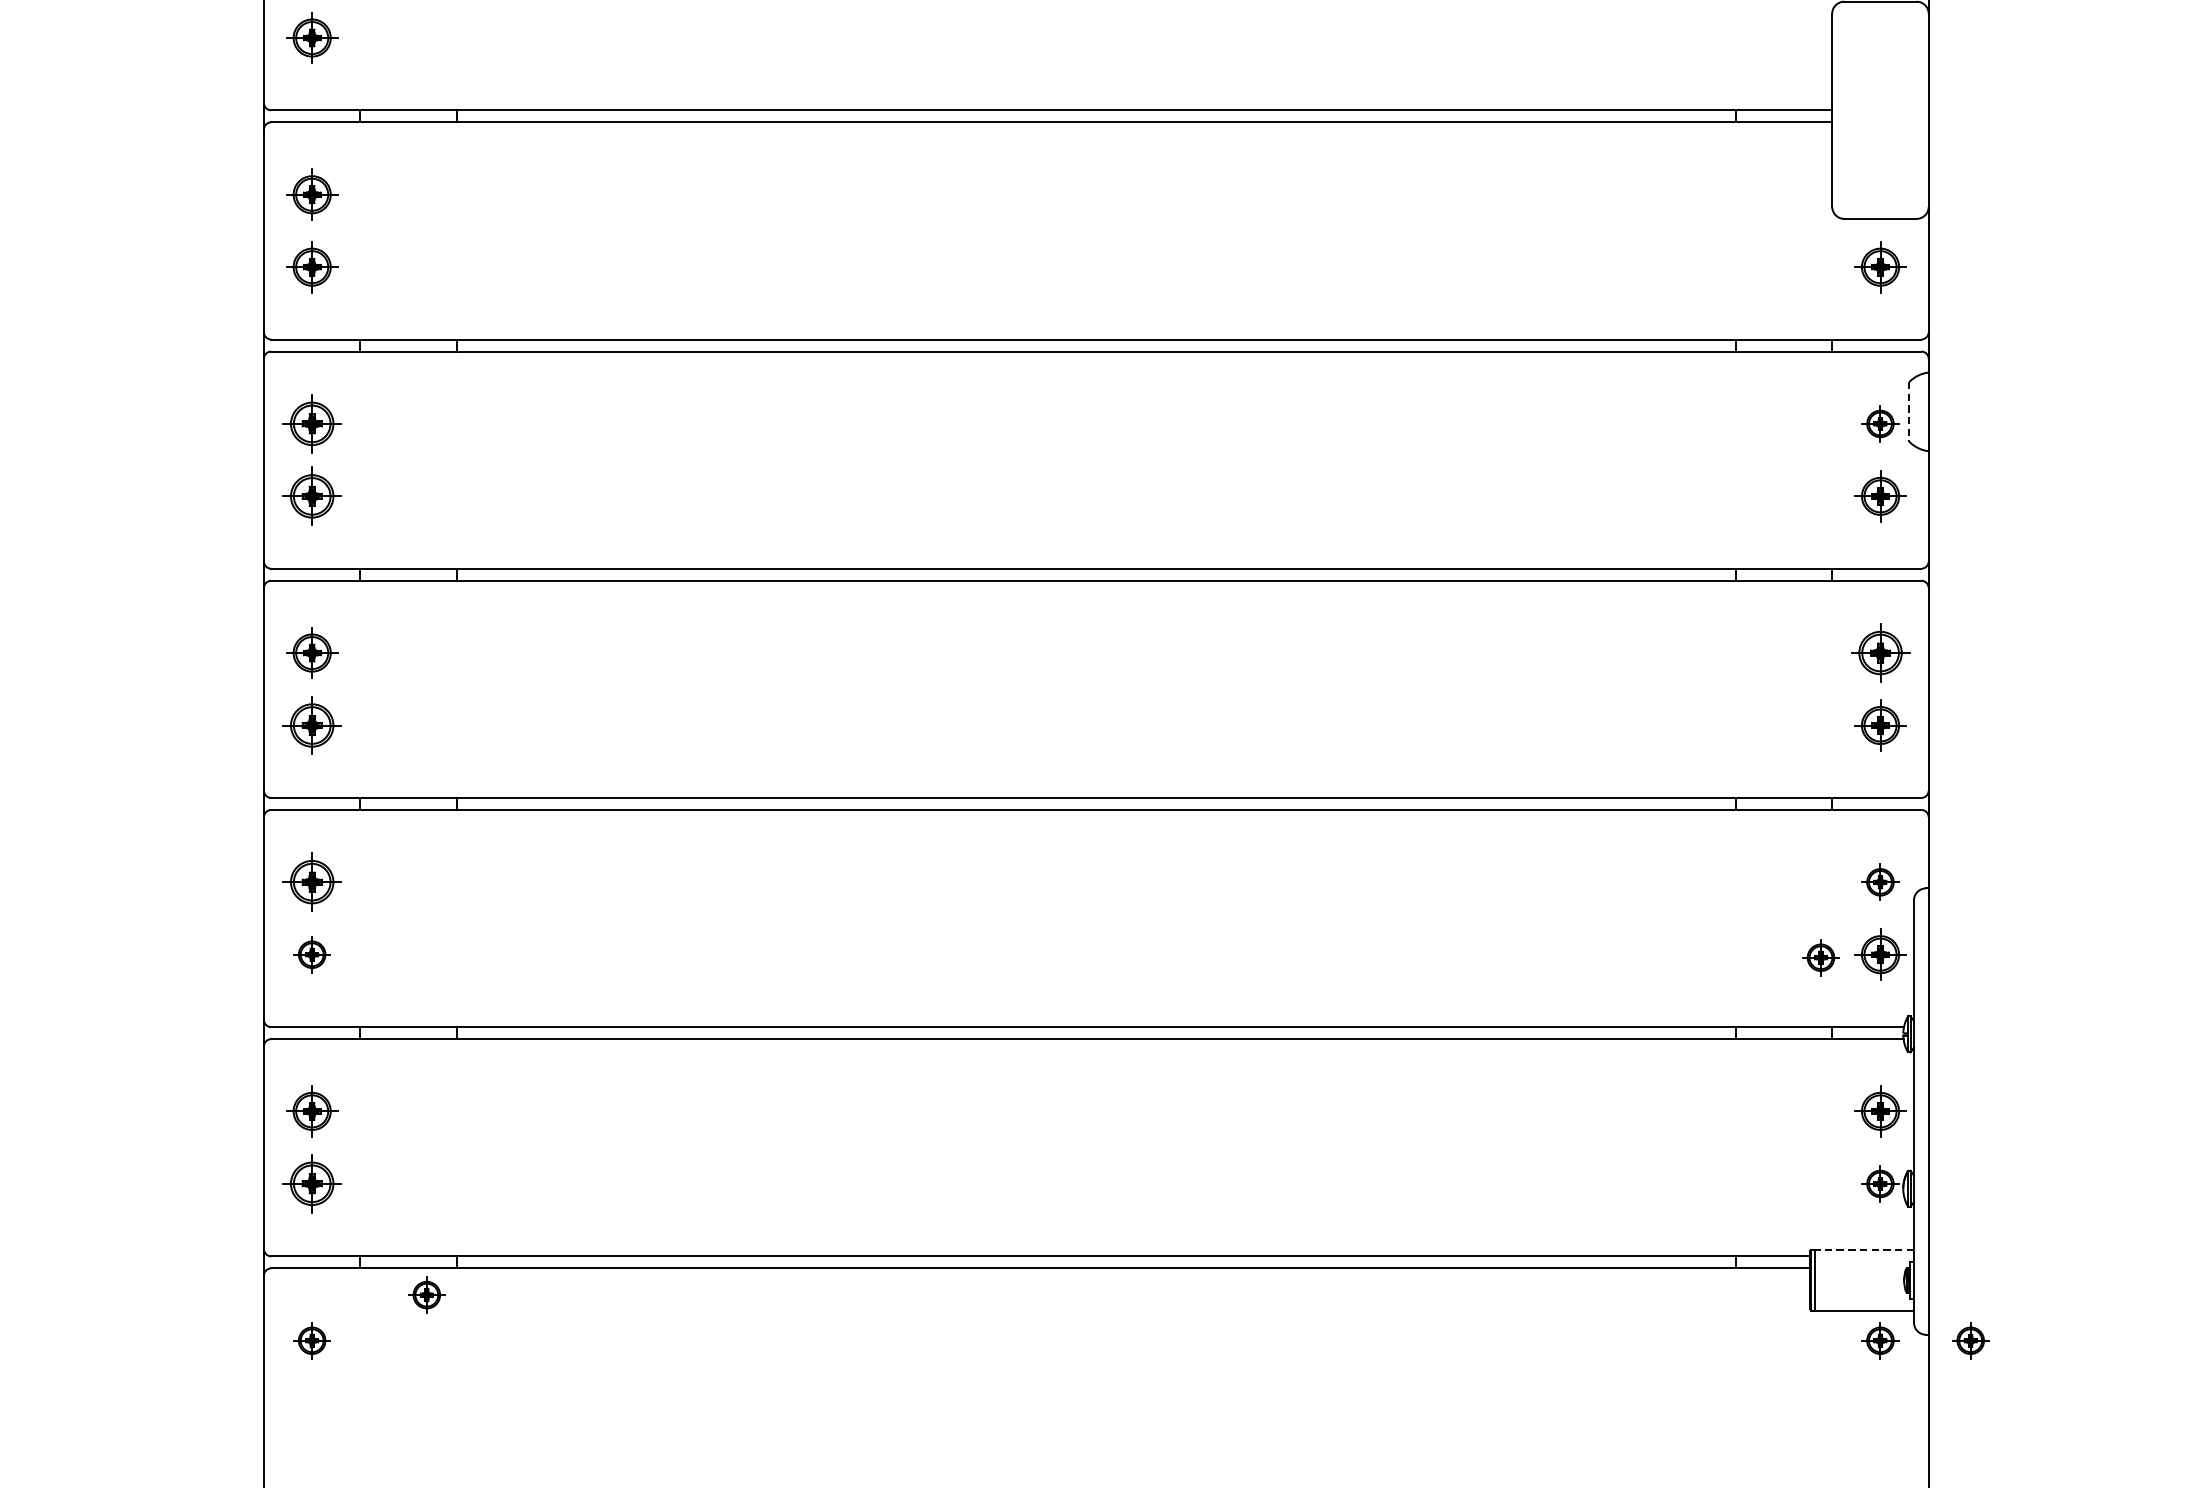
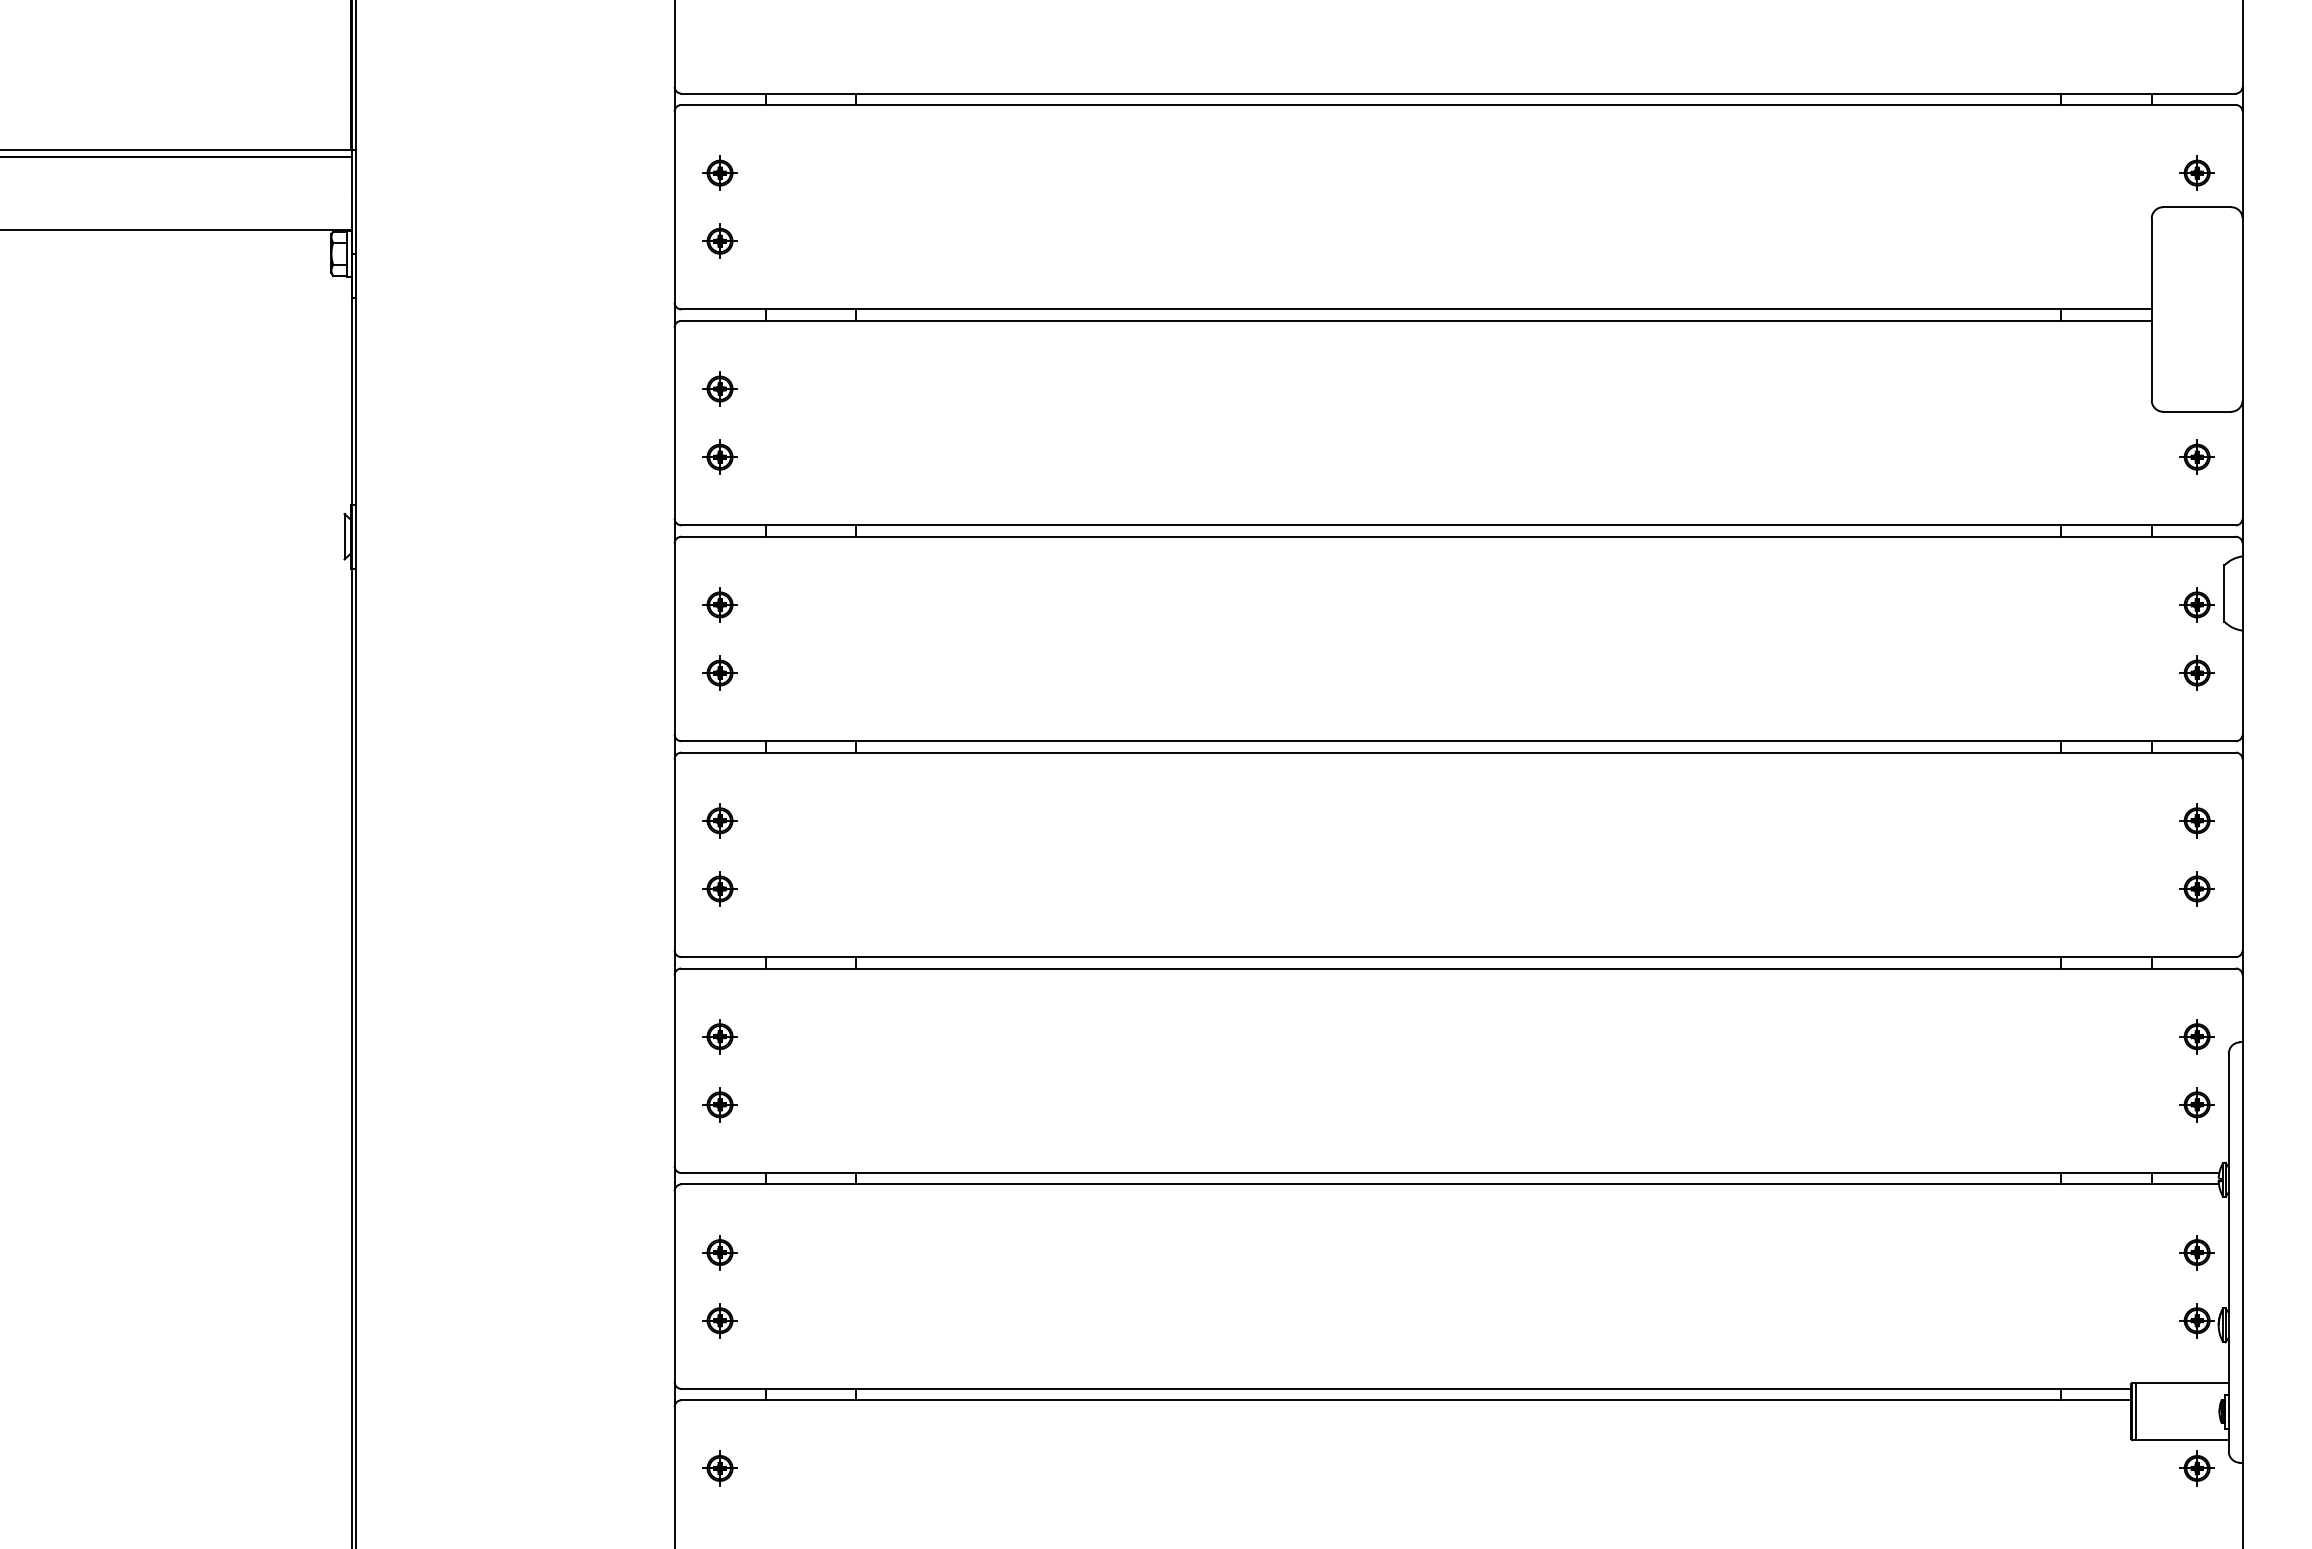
part: (311, 37) -> (719, 240), size x0.71
part: (311, 194) -> (719, 388), size x0.71
part: (311, 266) -> (719, 456), size x0.71
part: (1879, 266) -> (2196, 456), size x0.71
line: (1909, 412) -> (2224, 594), dashed -> solid
part: (311, 423) -> (719, 604), size x0.62
part: (311, 495) -> (719, 672), size x0.62
part: (1879, 495) -> (2196, 672), size x0.71
part: (311, 652) -> (719, 820), size x0.71
part: (1879, 652) -> (2196, 820), size x0.62
part: (311, 725) -> (719, 888), size x0.62
part: (1879, 725) -> (2196, 888), size x0.71
part: (311, 882) -> (719, 1036), size x0.62
part: (1879, 954) -> (2196, 1104), size x0.71
part: (1820, 957) -> (2140, 1107), removed
part: (311, 1111) -> (719, 1252), size x0.71
part: (1879, 1111) -> (2196, 1252), size x0.71
part: (311, 1183) -> (719, 1320), size x0.62
line: (1864, 1250) -> (2182, 1383), dashed -> solid
part: (426, 1295) -> (827, 1425), removed
part: (1969, 1340) -> (2281, 1468), removed

